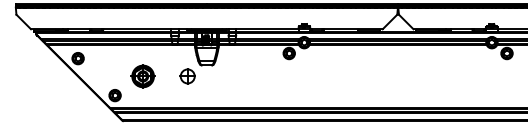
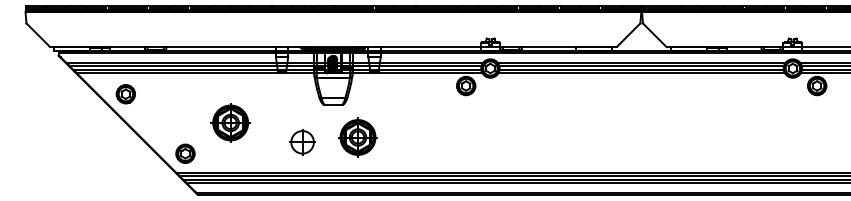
part: (187, 76) -> (302, 142), moved
part: (221, 85) -> (356, 137), added

